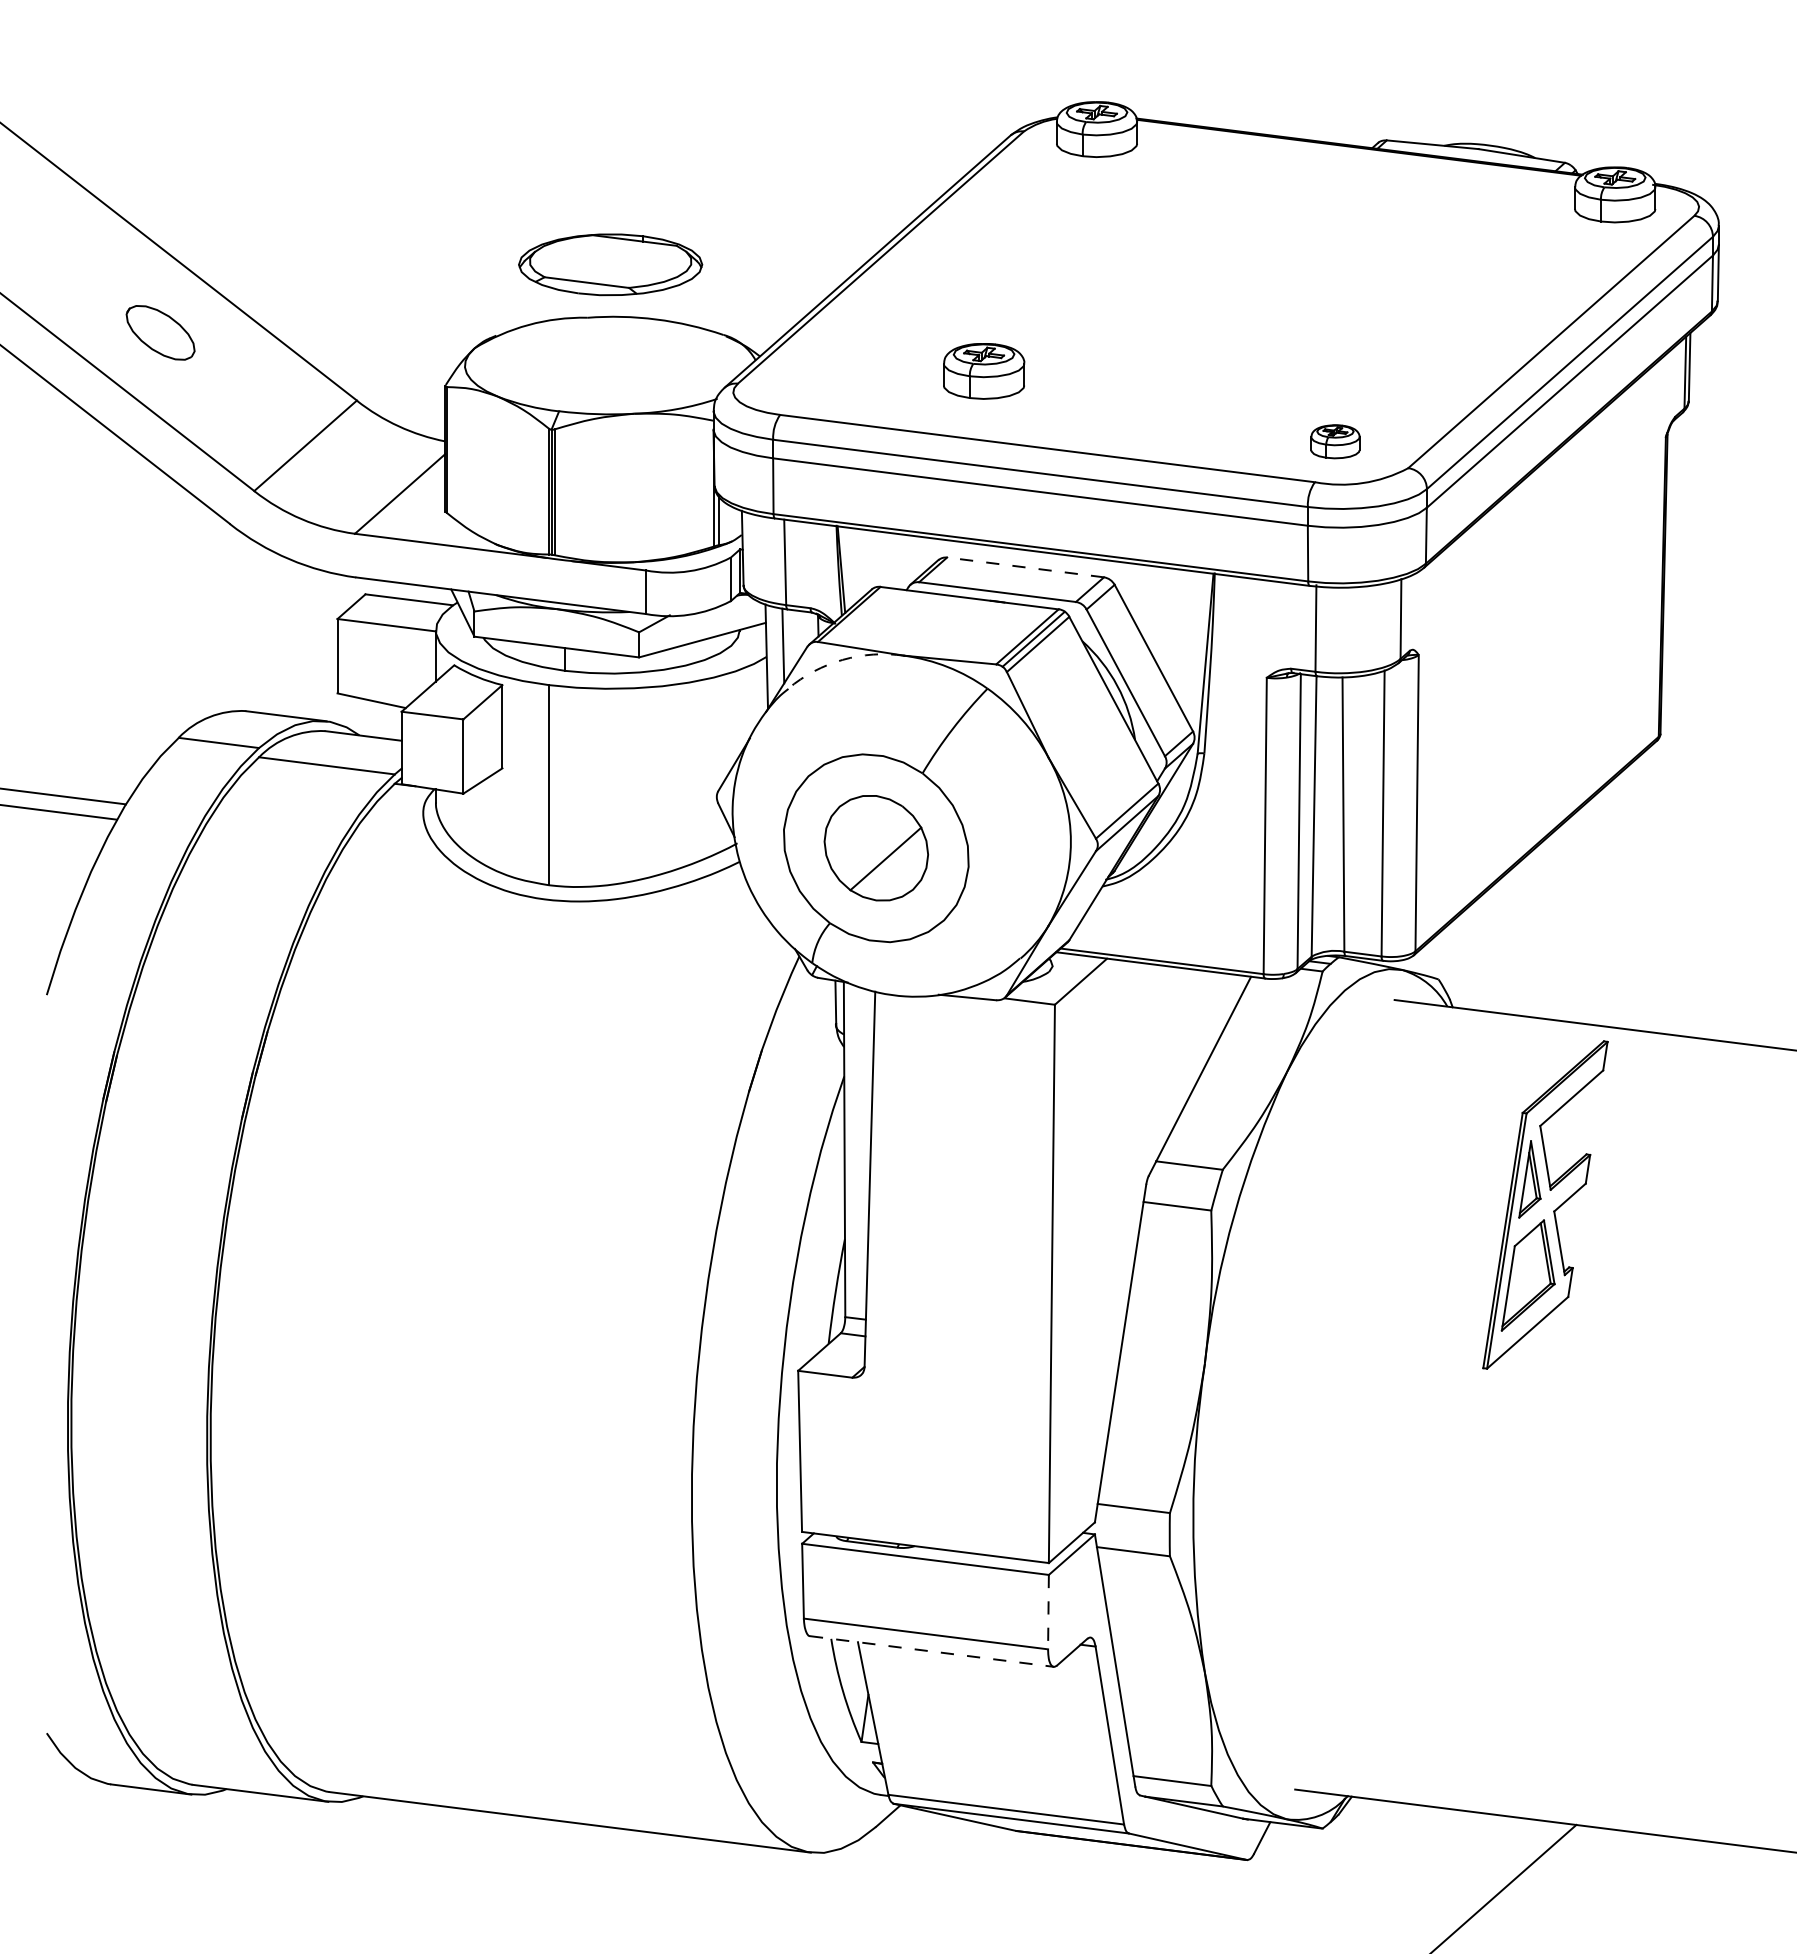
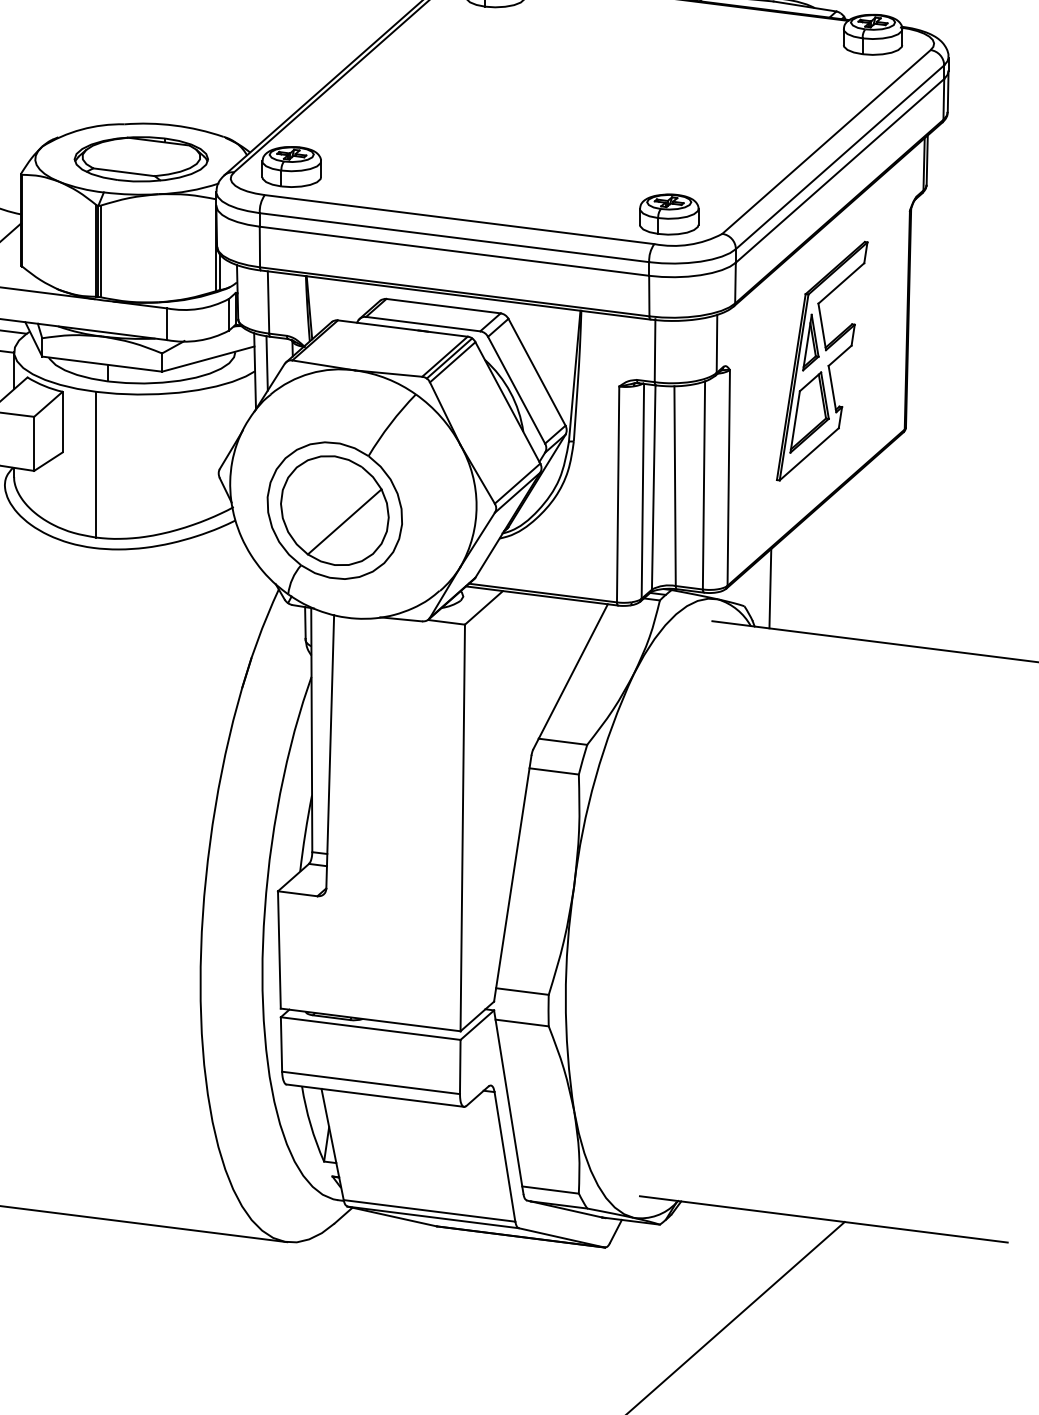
part: (610, 264) -> (141, 159), moved
part: (984, 371) -> (292, 167), moved
part: (1335, 441) -> (669, 214), size x1.67
line: (1025, 567) -> (443, 306), dashed -> solid
arc: (842, 659) -> (310, 373), dashed -> solid
part: (876, 847) -> (335, 510), size x1.43
line: (1474, 954) -> (770, 588), added
part: (1545, 1204) -> (822, 360), moved
line: (1048, 1612) -> (460, 1067), dashed -> solid
line: (932, 1651) -> (375, 1095), dashed -> solid

